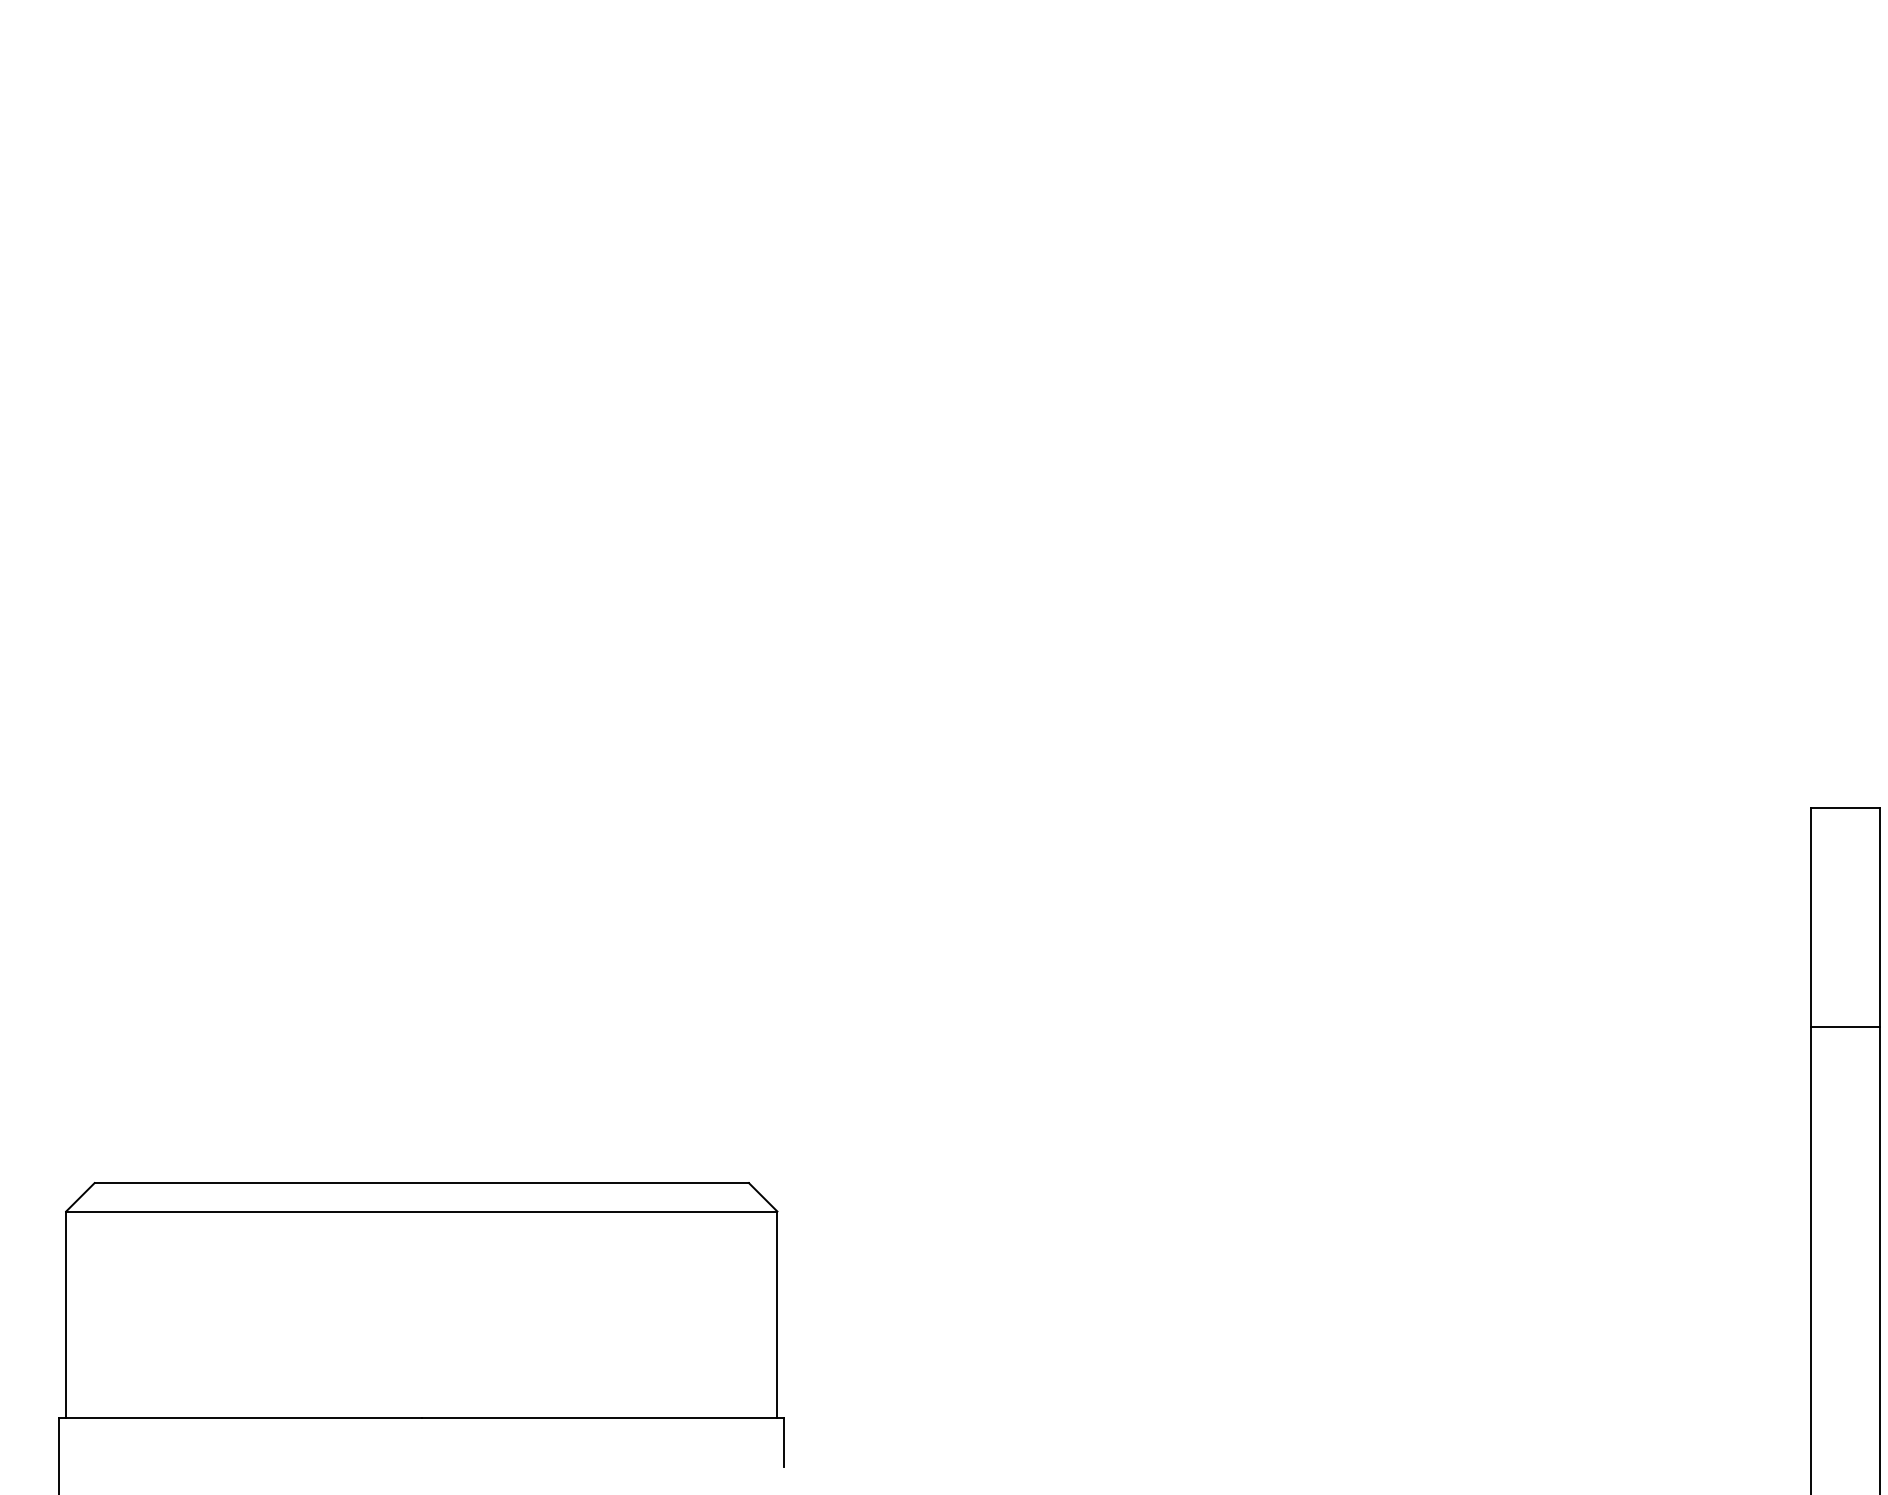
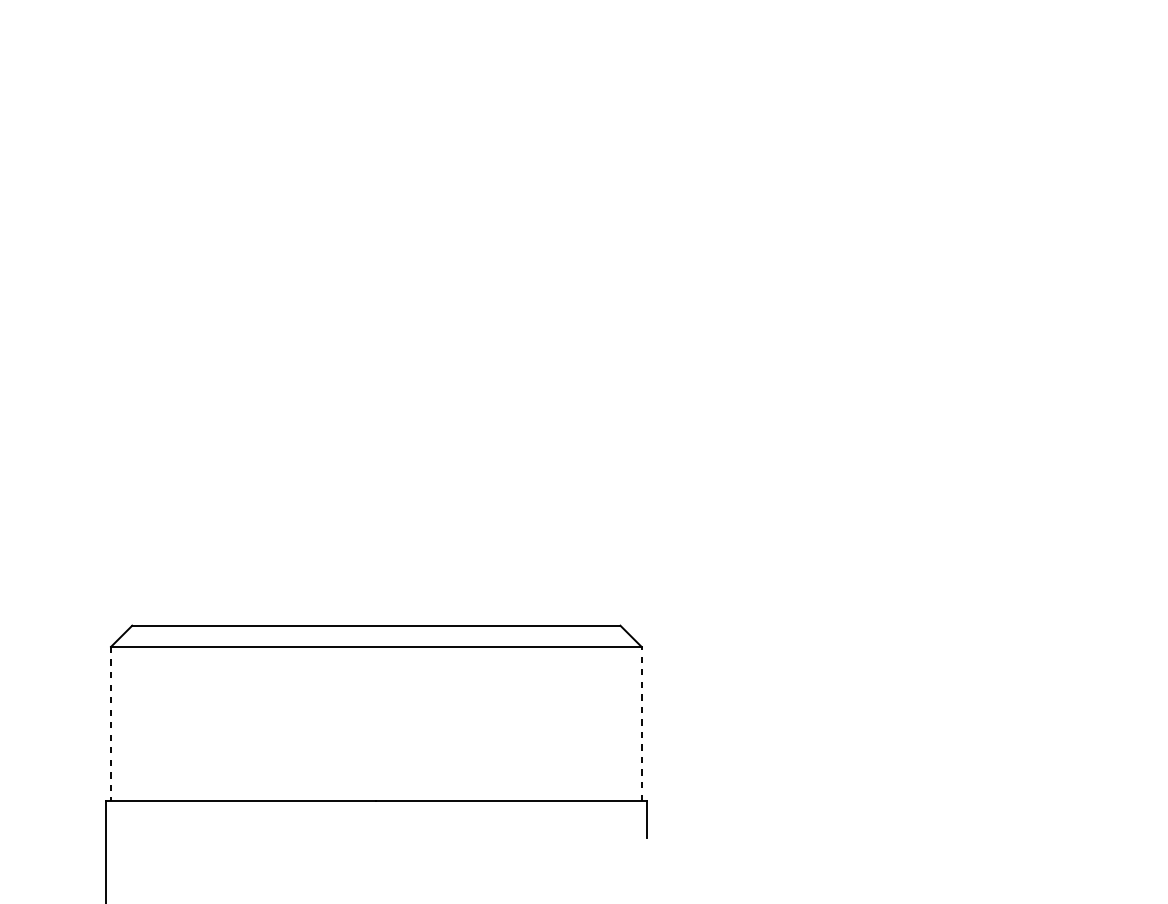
line: (777, 1314) -> (641, 723), solid -> dashed
line: (66, 1315) -> (111, 724), solid -> dashed

